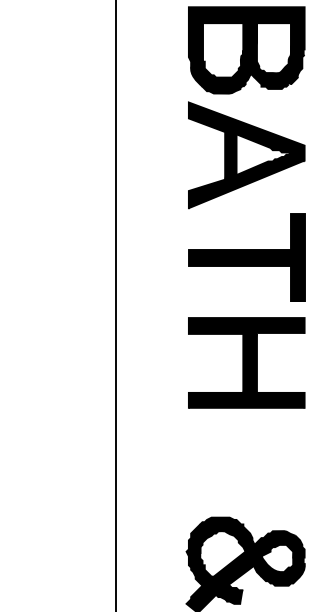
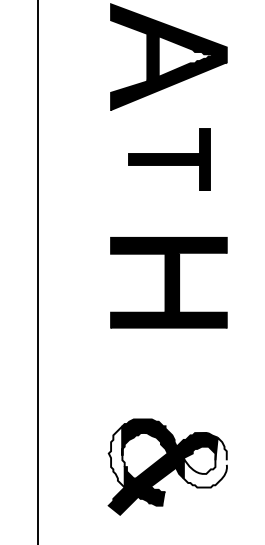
part: (246, 257) -> (168, 159), size x0.7
part: (246, 362) -> (168, 282), moved
fill: (194, 554) -> (116, 456), removed
fill: (282, 560) -> (204, 462), removed

